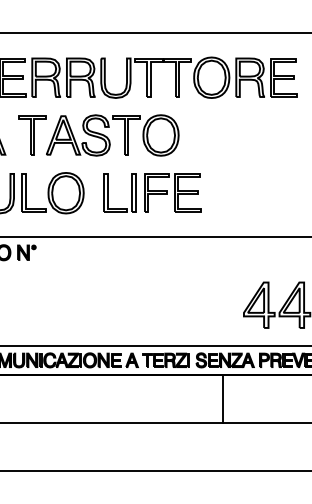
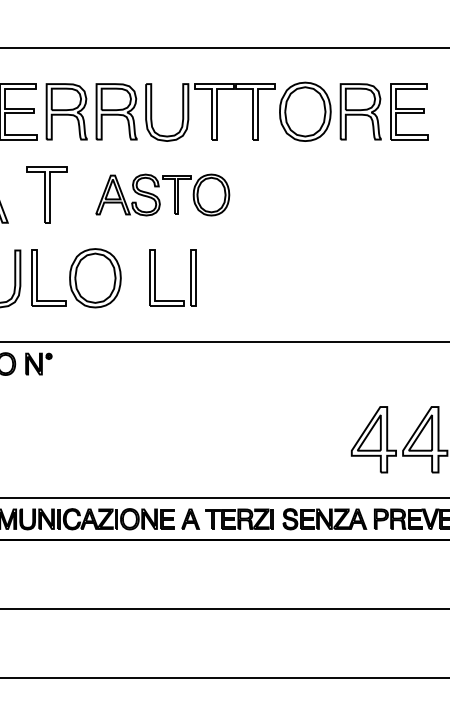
part: (112, 135) -> (162, 195), size x0.7
part: (172, 192) -> (248, 277), removed
line: (223, 398) -> (322, 574), removed

